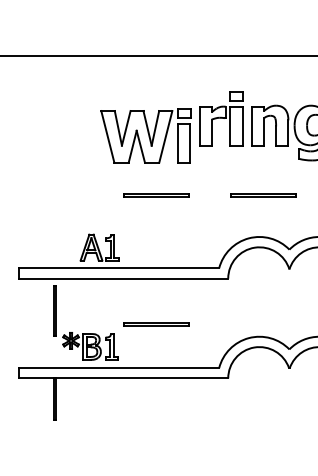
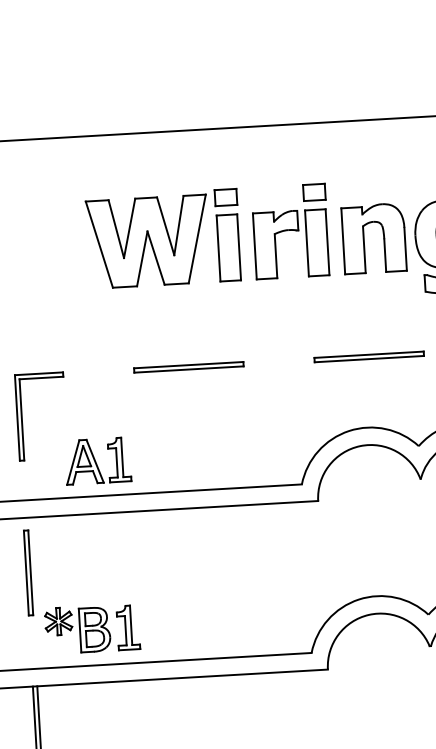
part: (145, 135) -> (162, 238), moved
part: (56, 219) -> (22, 417), added
line: (156, 323) -> (201, 583), removed

